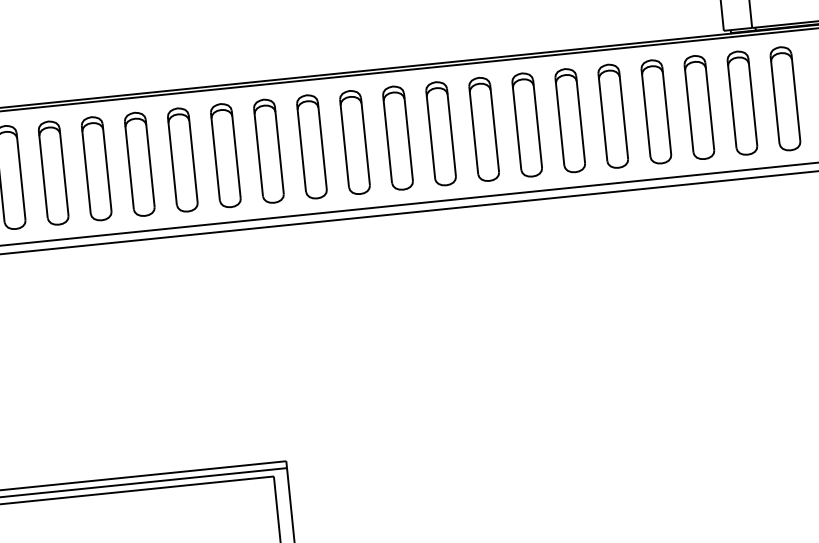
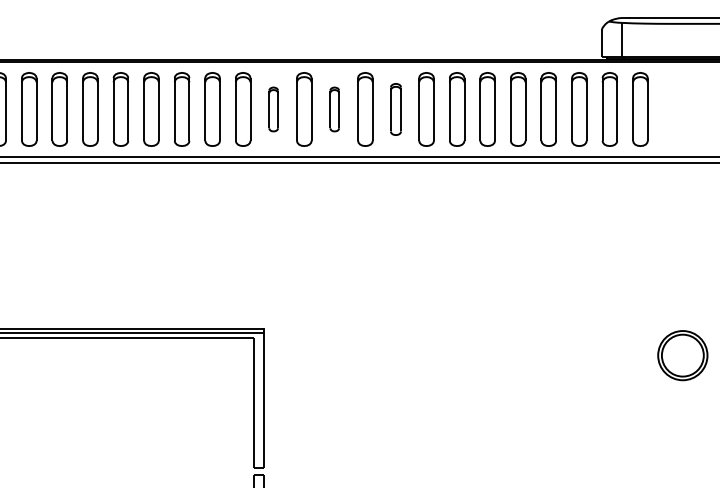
part: (440, 133) -> (395, 109), size x0.7
part: (354, 142) -> (334, 109), size x0.6
part: (268, 151) -> (273, 109), size x0.6

